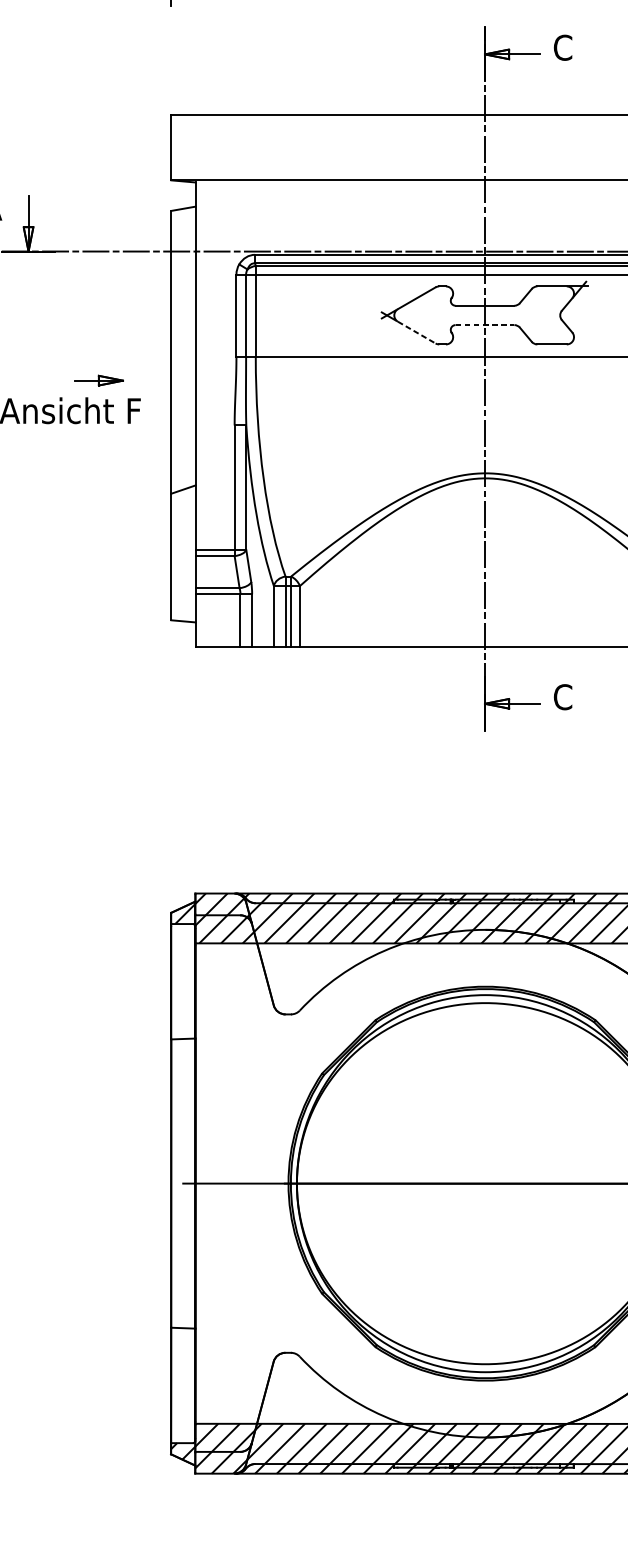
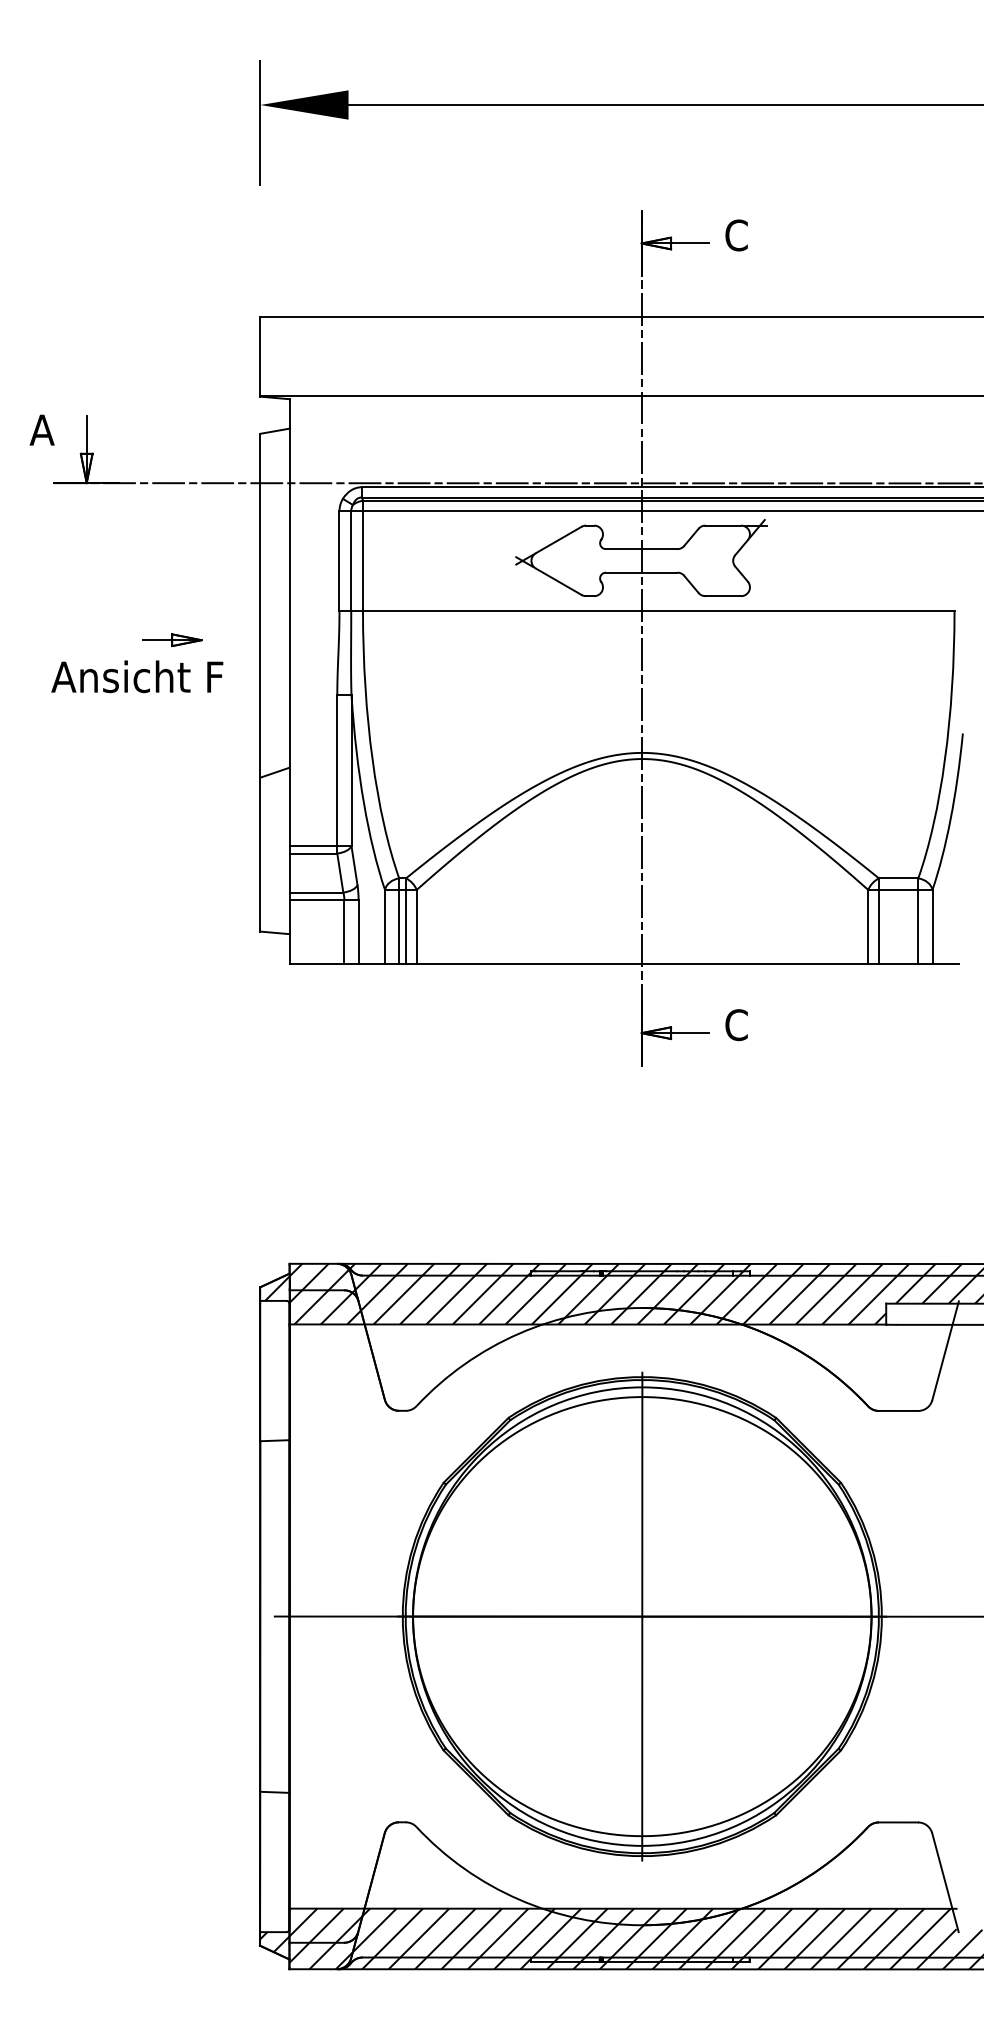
line: (484, 324) -> (641, 572), dashed -> solid
line: (417, 333) -> (559, 582), dashed -> solid
line: (485, 1183) -> (642, 1616), added

